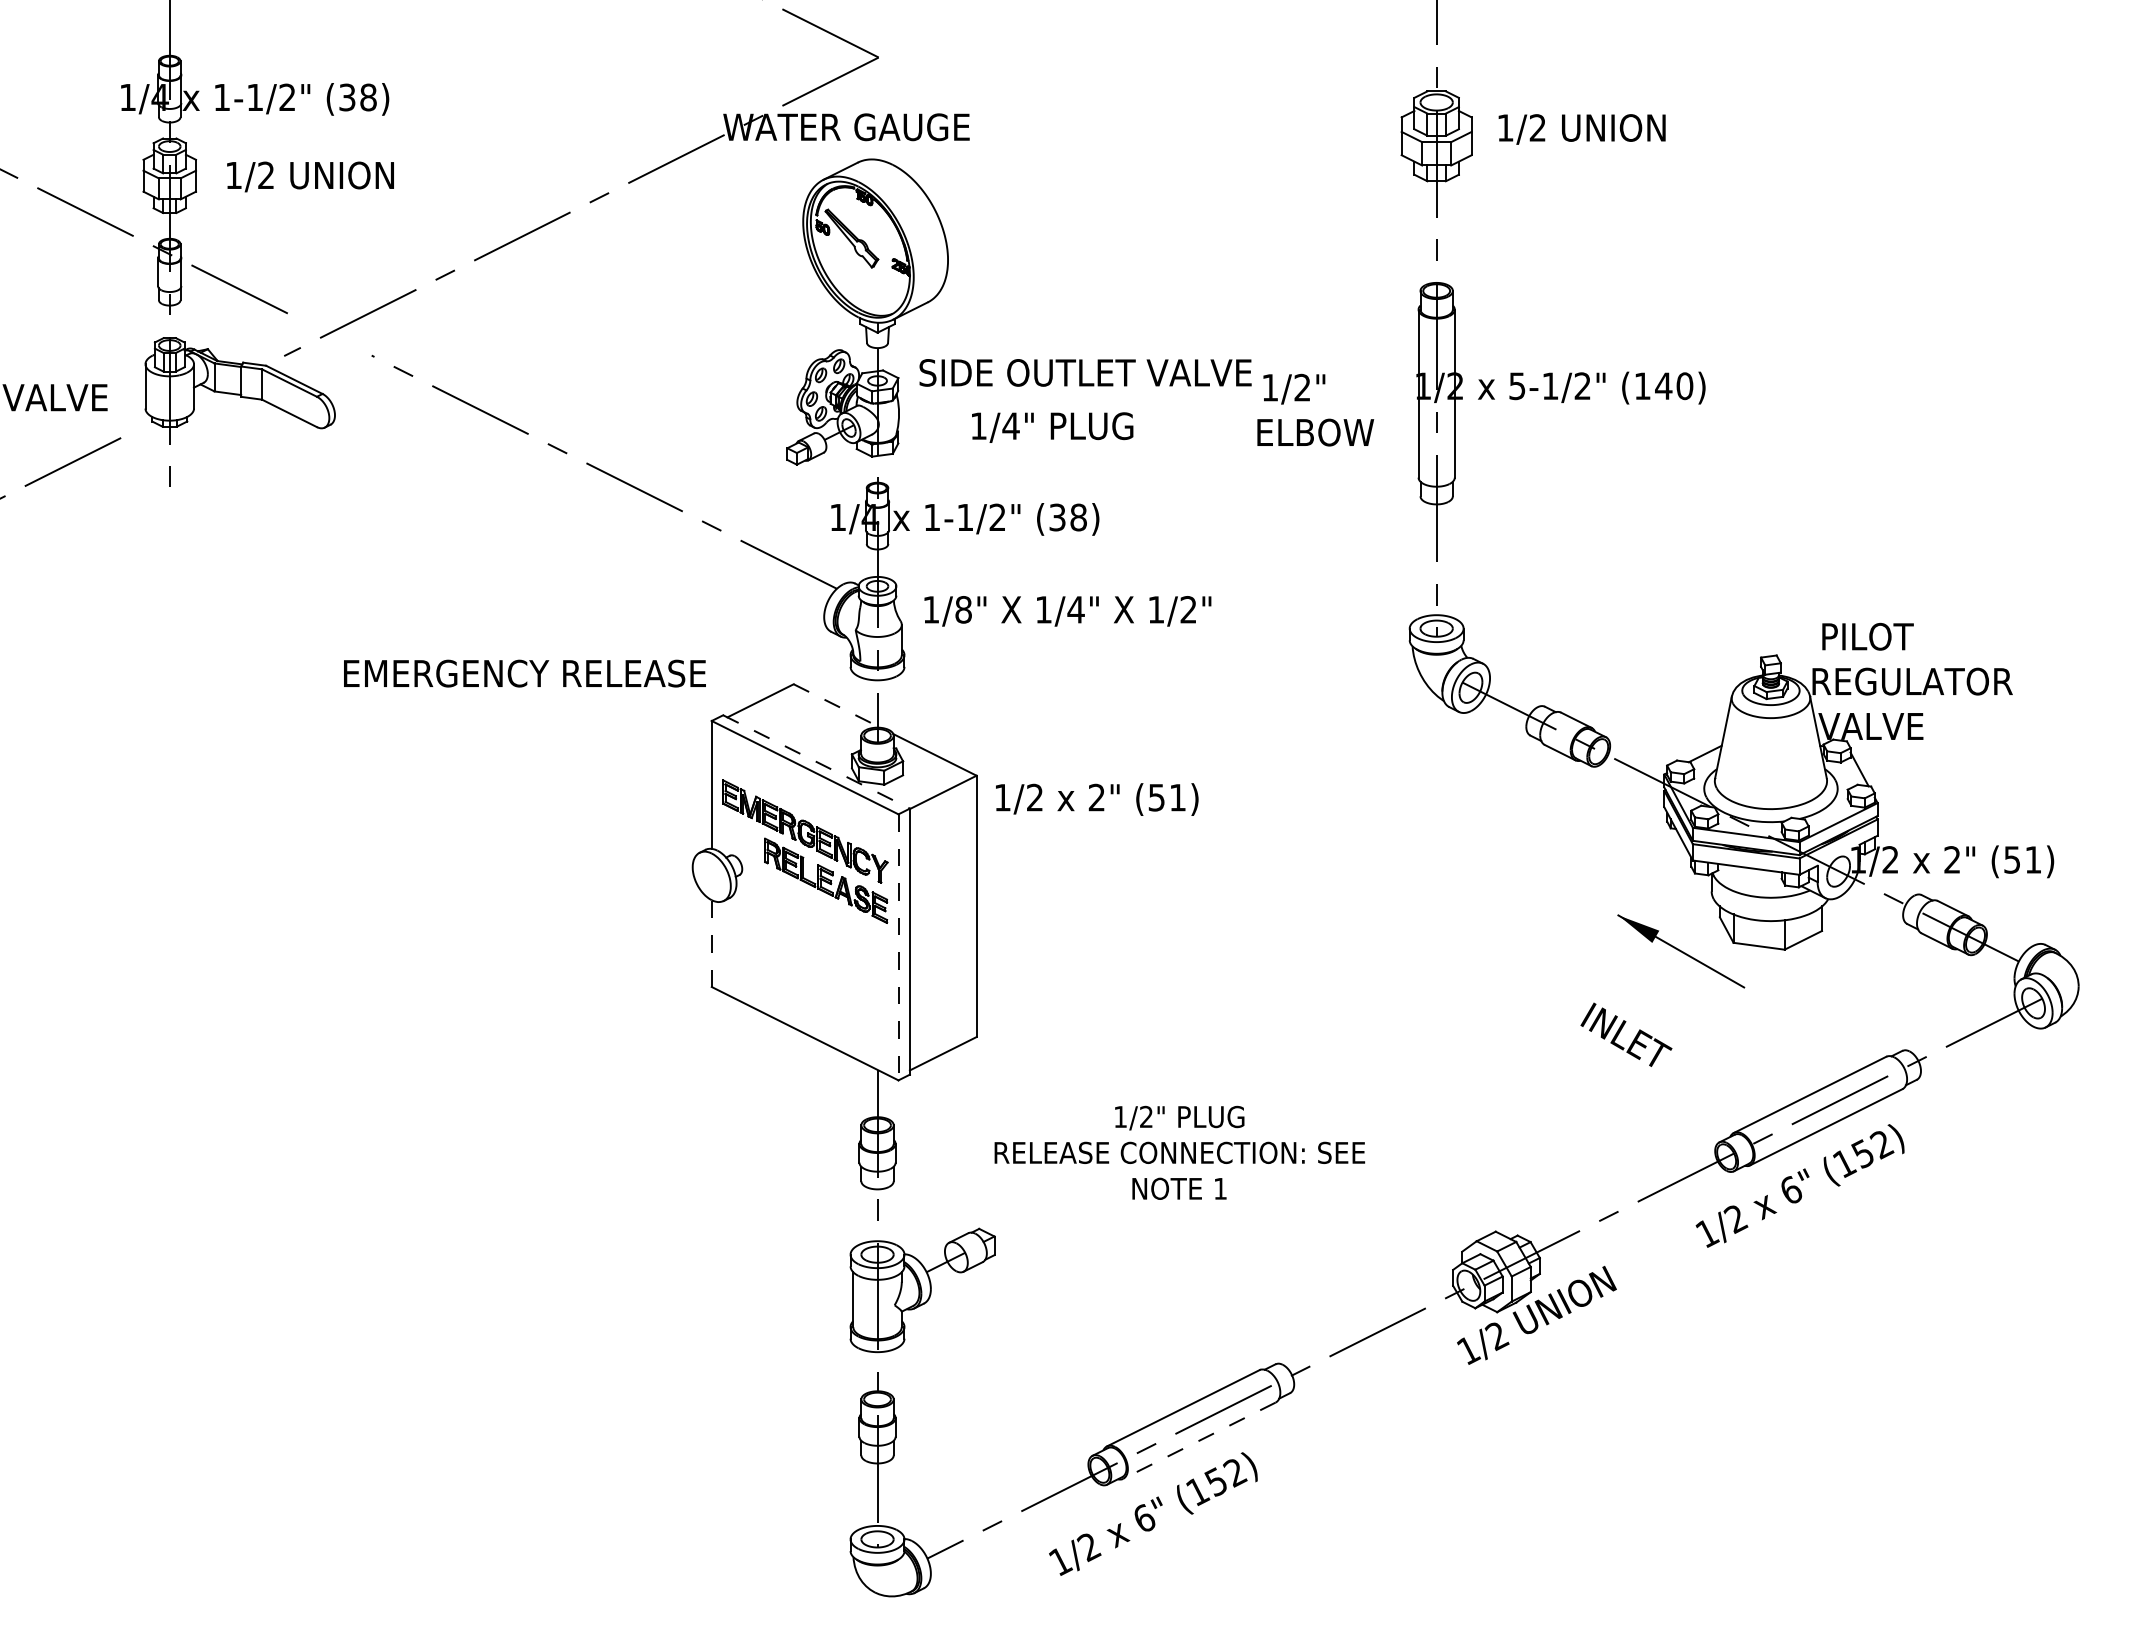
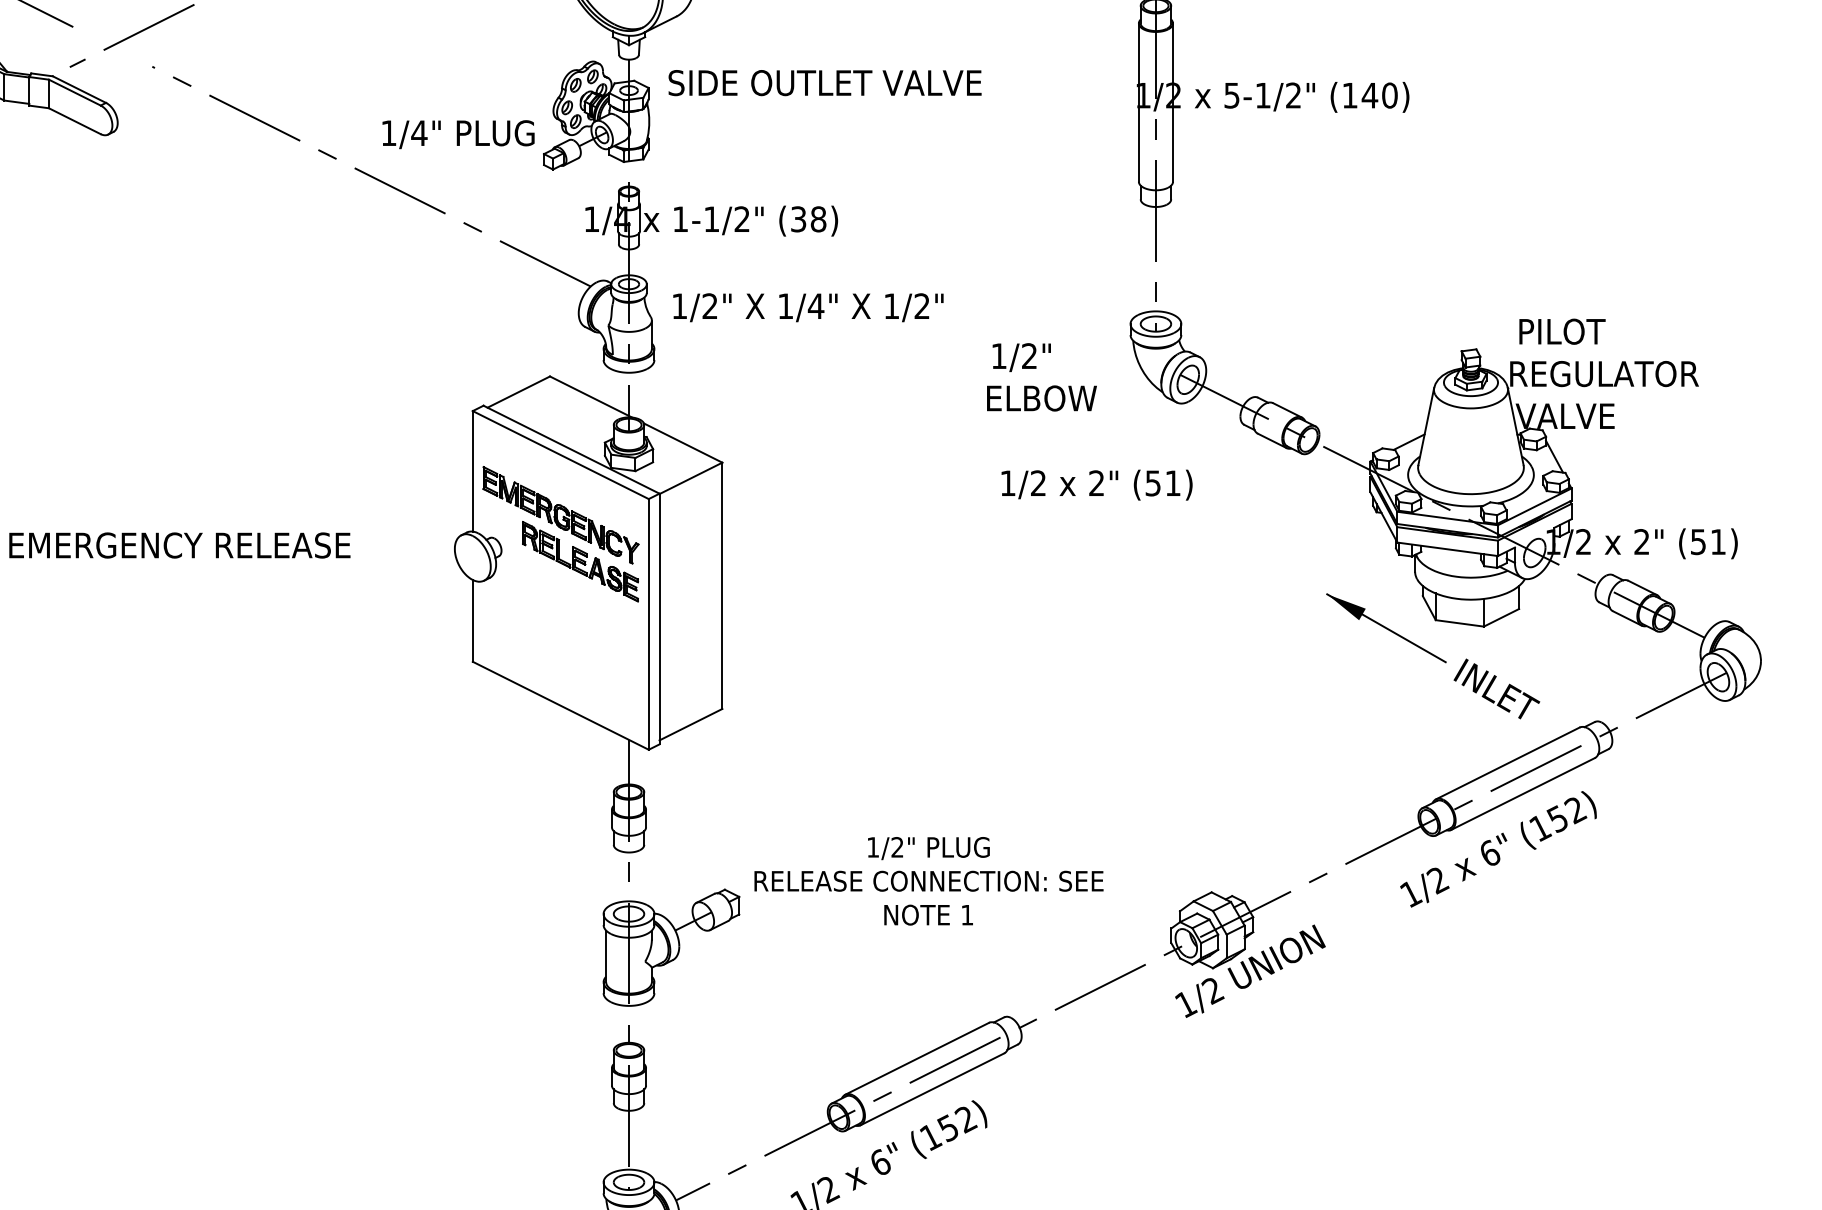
text: (1315, 409) -> (1041, 376), moved
text: (1052, 427) -> (458, 134), moved
text: (963, 609) -> (710, 306), 1/8" -> 1/2"
text: (524, 673) -> (179, 545), moved
line: (837, 706) -> (591, 397), dashed -> solid
line: (817, 762) -> (572, 450), dashed -> solid
text: (1097, 799) -> (1097, 485), moved
line: (711, 943) -> (472, 620), dashed -> solid
line: (898, 947) -> (648, 624), dashed -> solid
text: (1626, 1034) -> (1496, 688), moved
text: (1179, 1152) -> (928, 880), moved
line: (1198, 1440) -> (931, 1089), dashed -> solid

